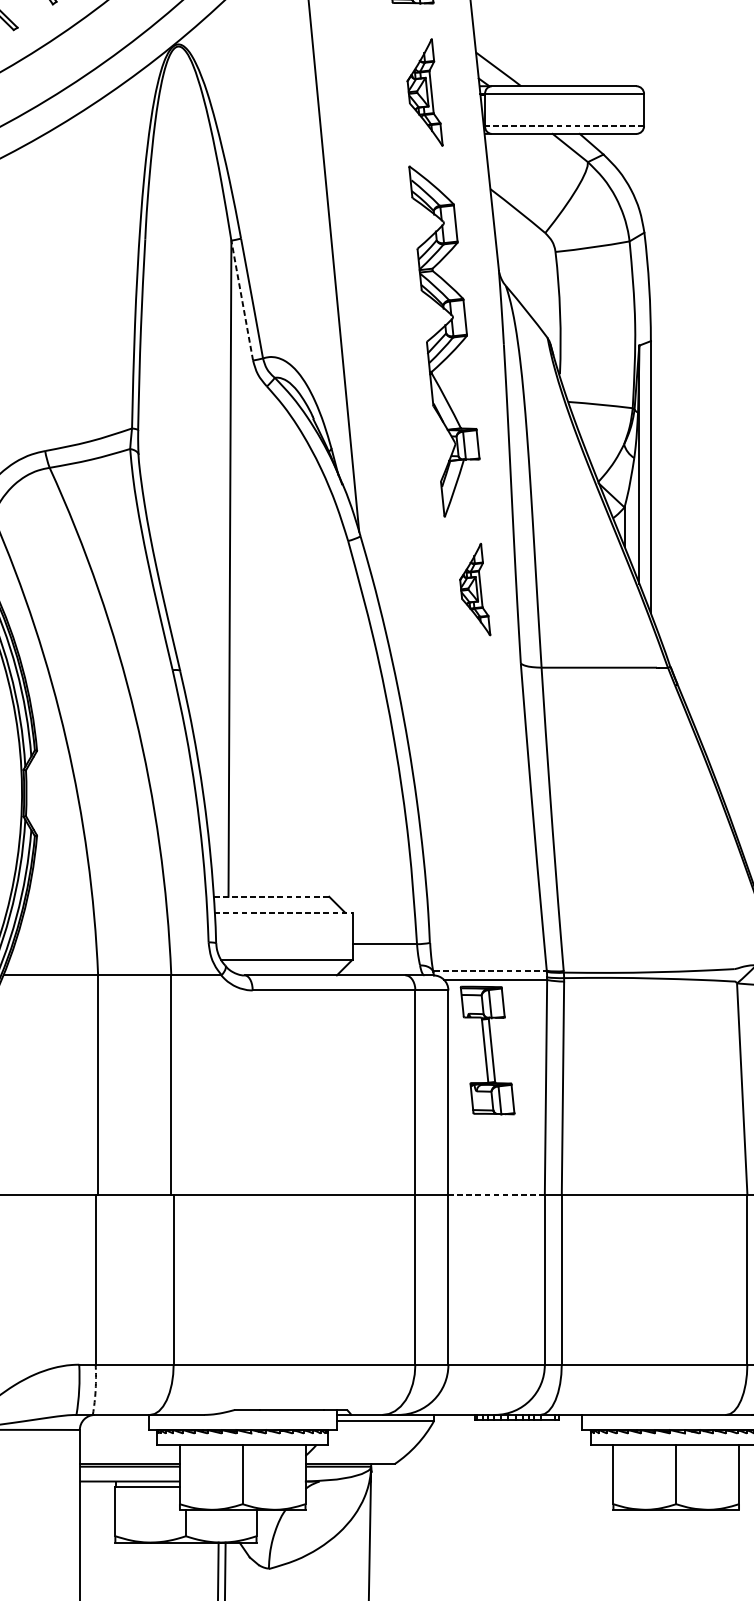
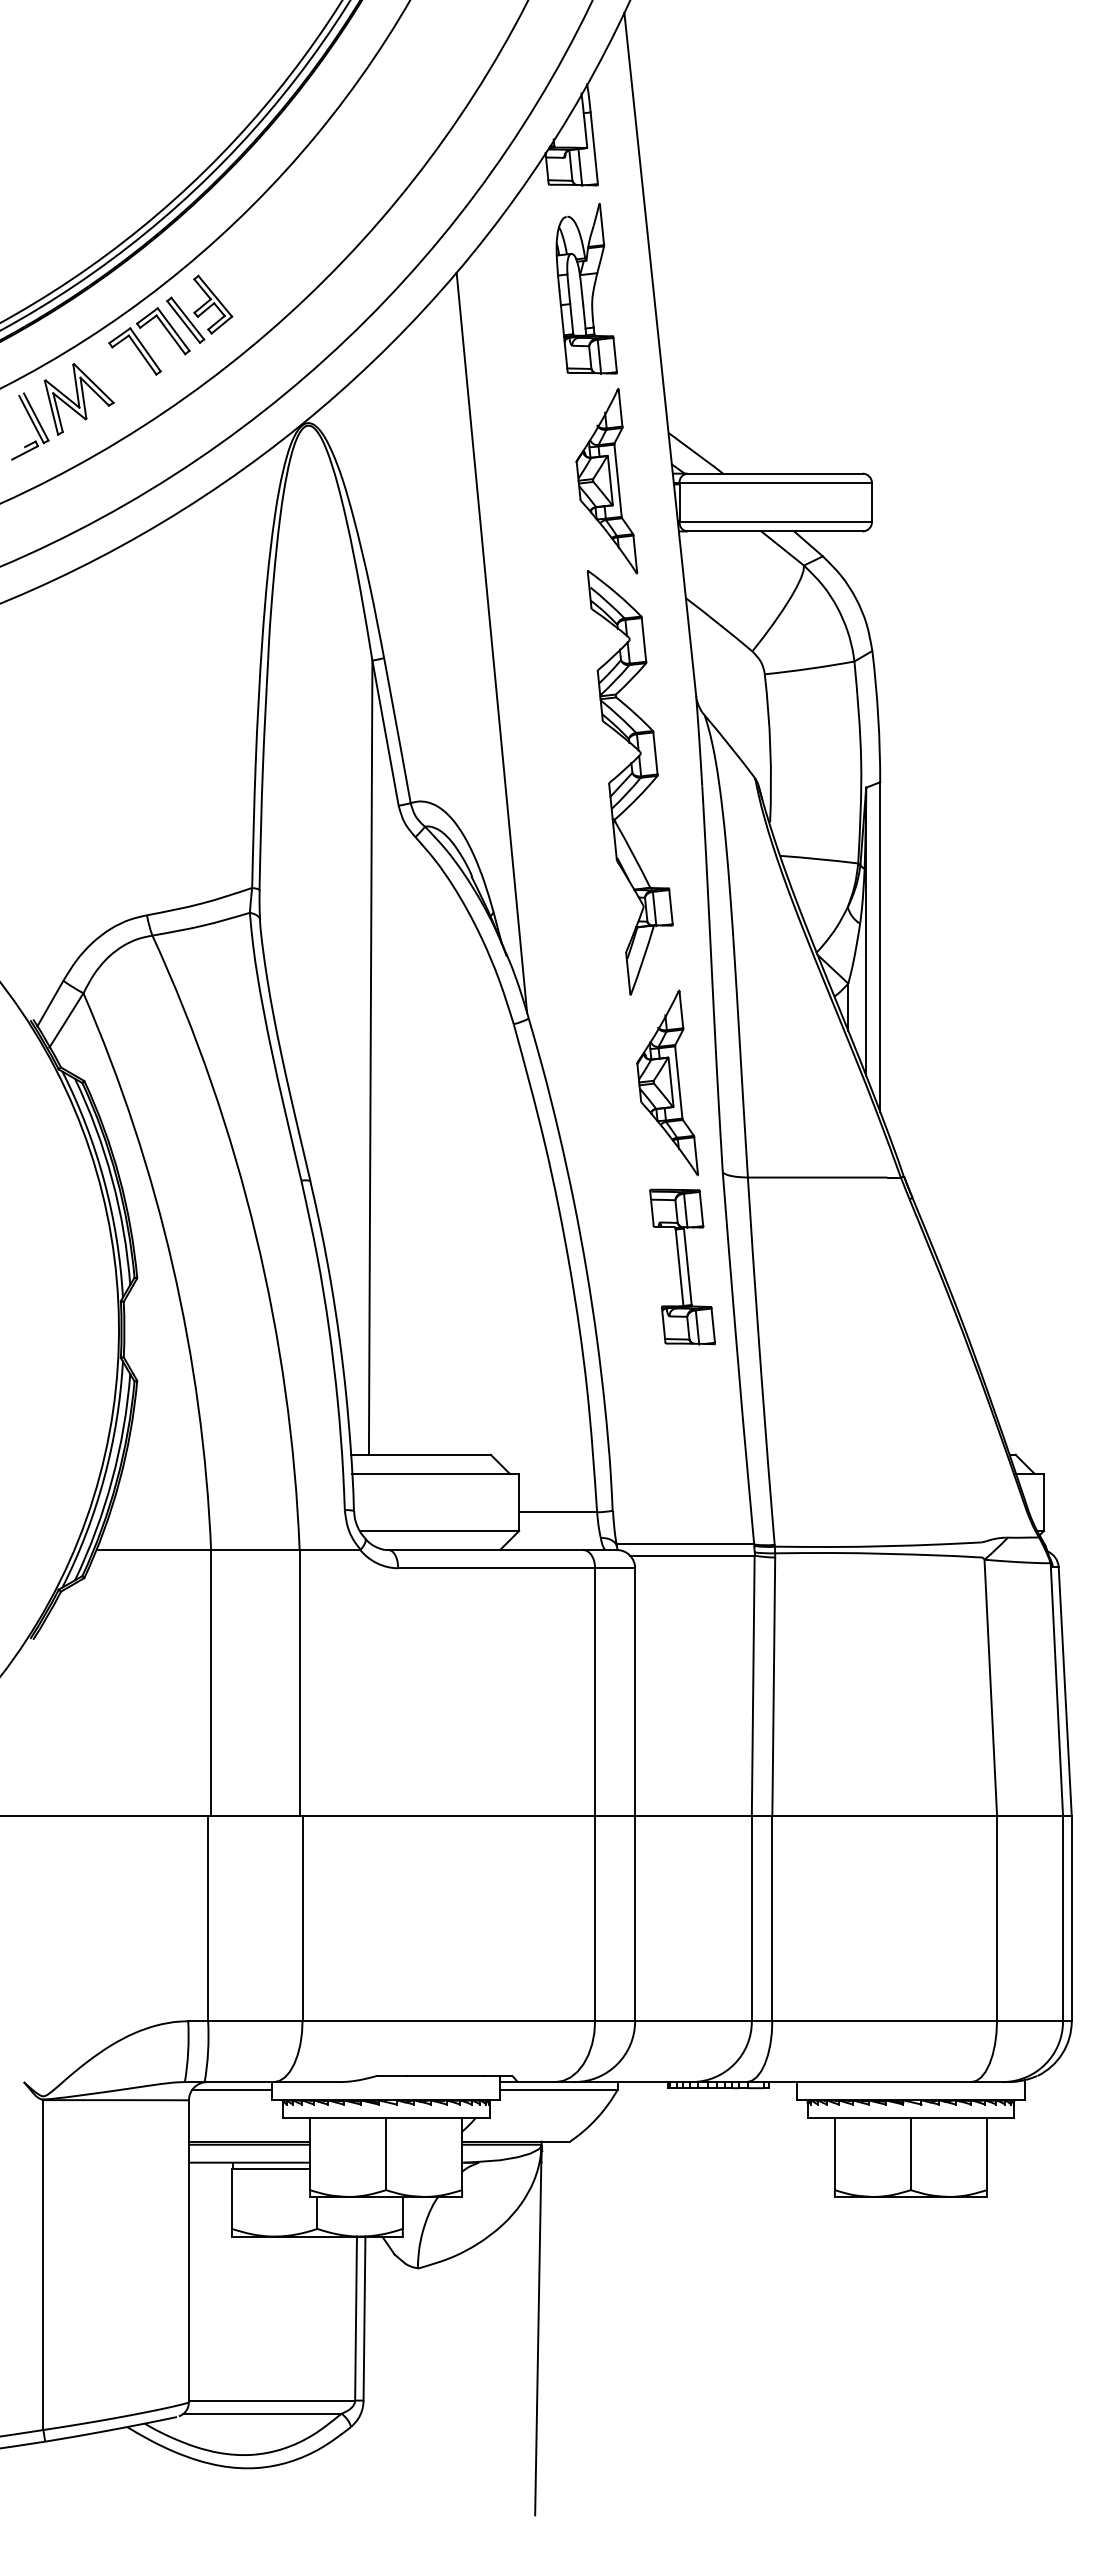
part: (424, 92) -> (606, 481), size x1.43
line: (564, 126) -> (775, 522), dashed -> solid
line: (242, 300) -> (385, 733), dashed -> solid
part: (475, 589) -> (667, 1082), size x1.67
line: (271, 896) -> (420, 1454), dashed -> solid
line: (283, 913) -> (435, 1474), dashed -> solid
line: (490, 970) -> (686, 1544), dashed -> solid
part: (487, 1050) -> (682, 1266), moved
line: (495, 1195) -> (692, 1816), dashed -> solid
arc: (95, 1389) -> (208, 2051), dashed -> solid
line: (115, 1421) -> (232, 2089), added

